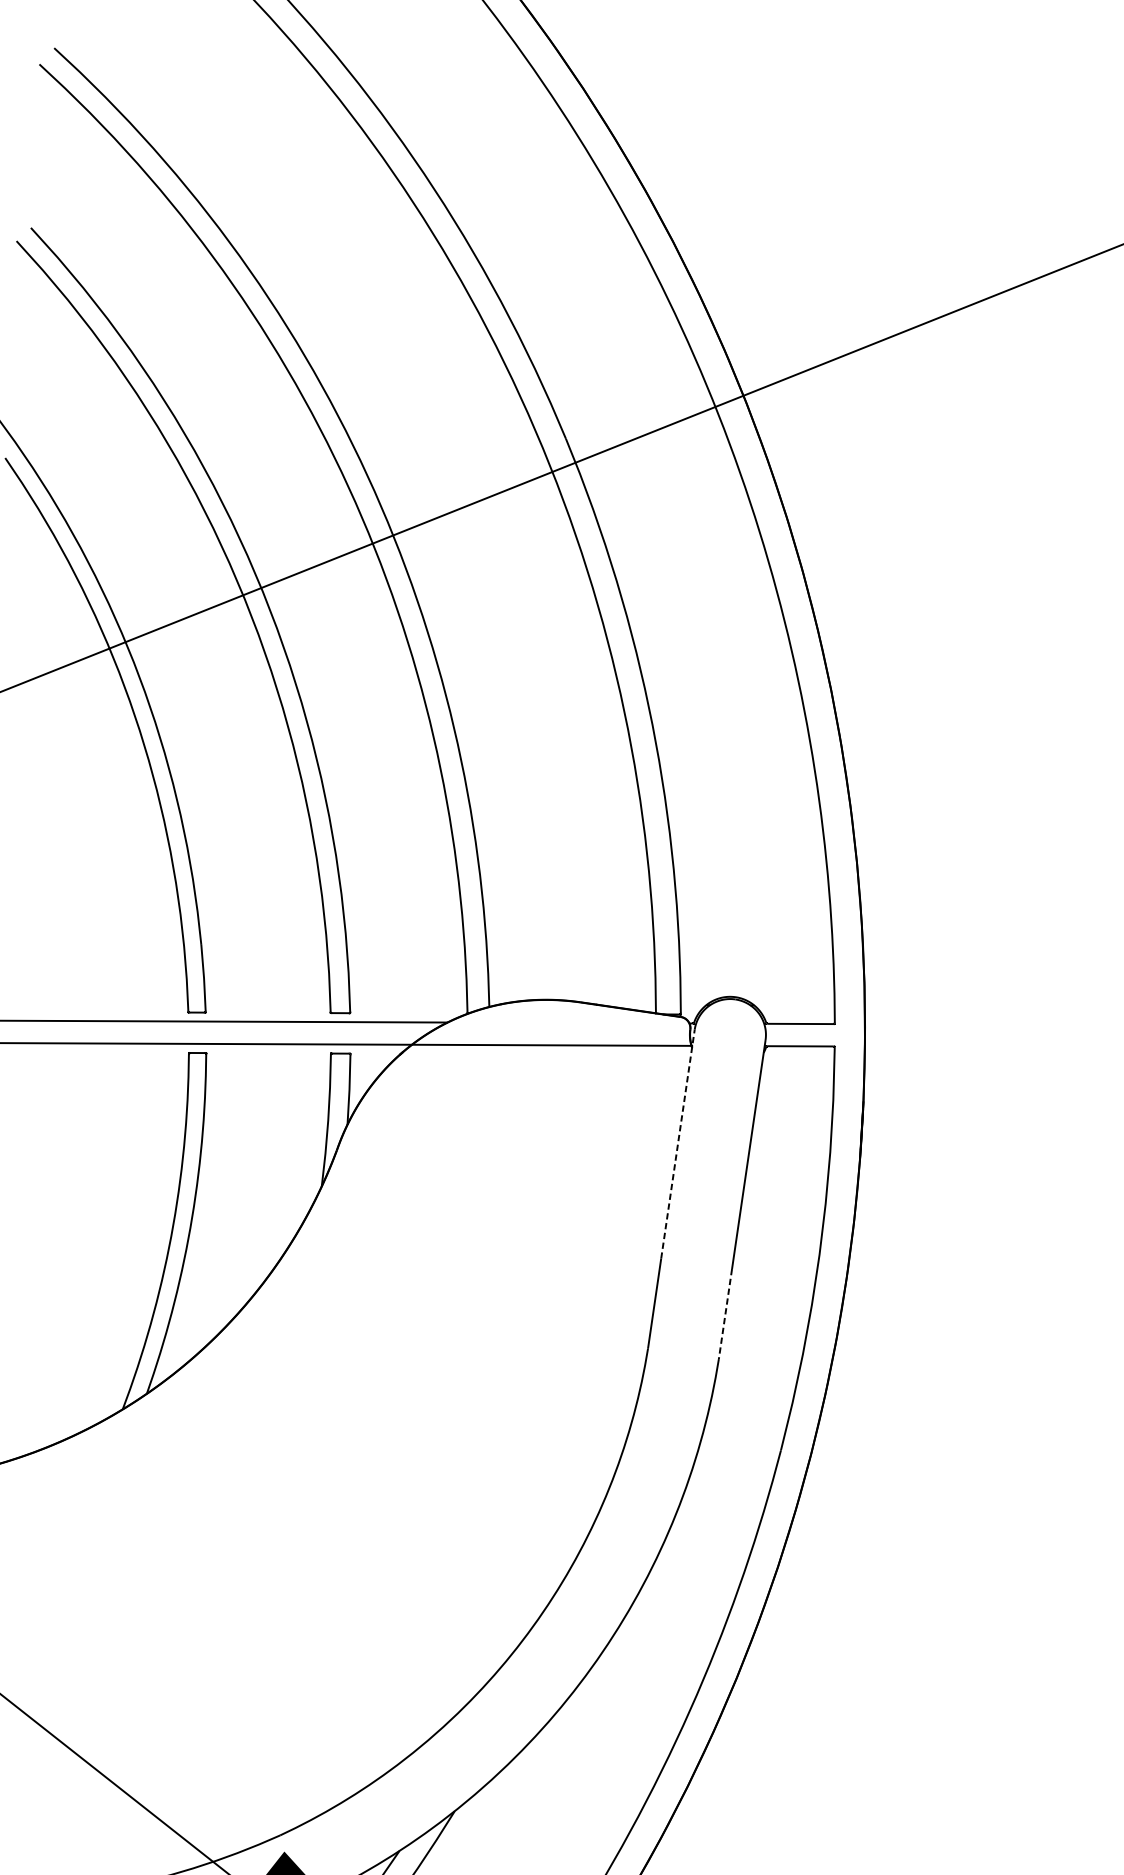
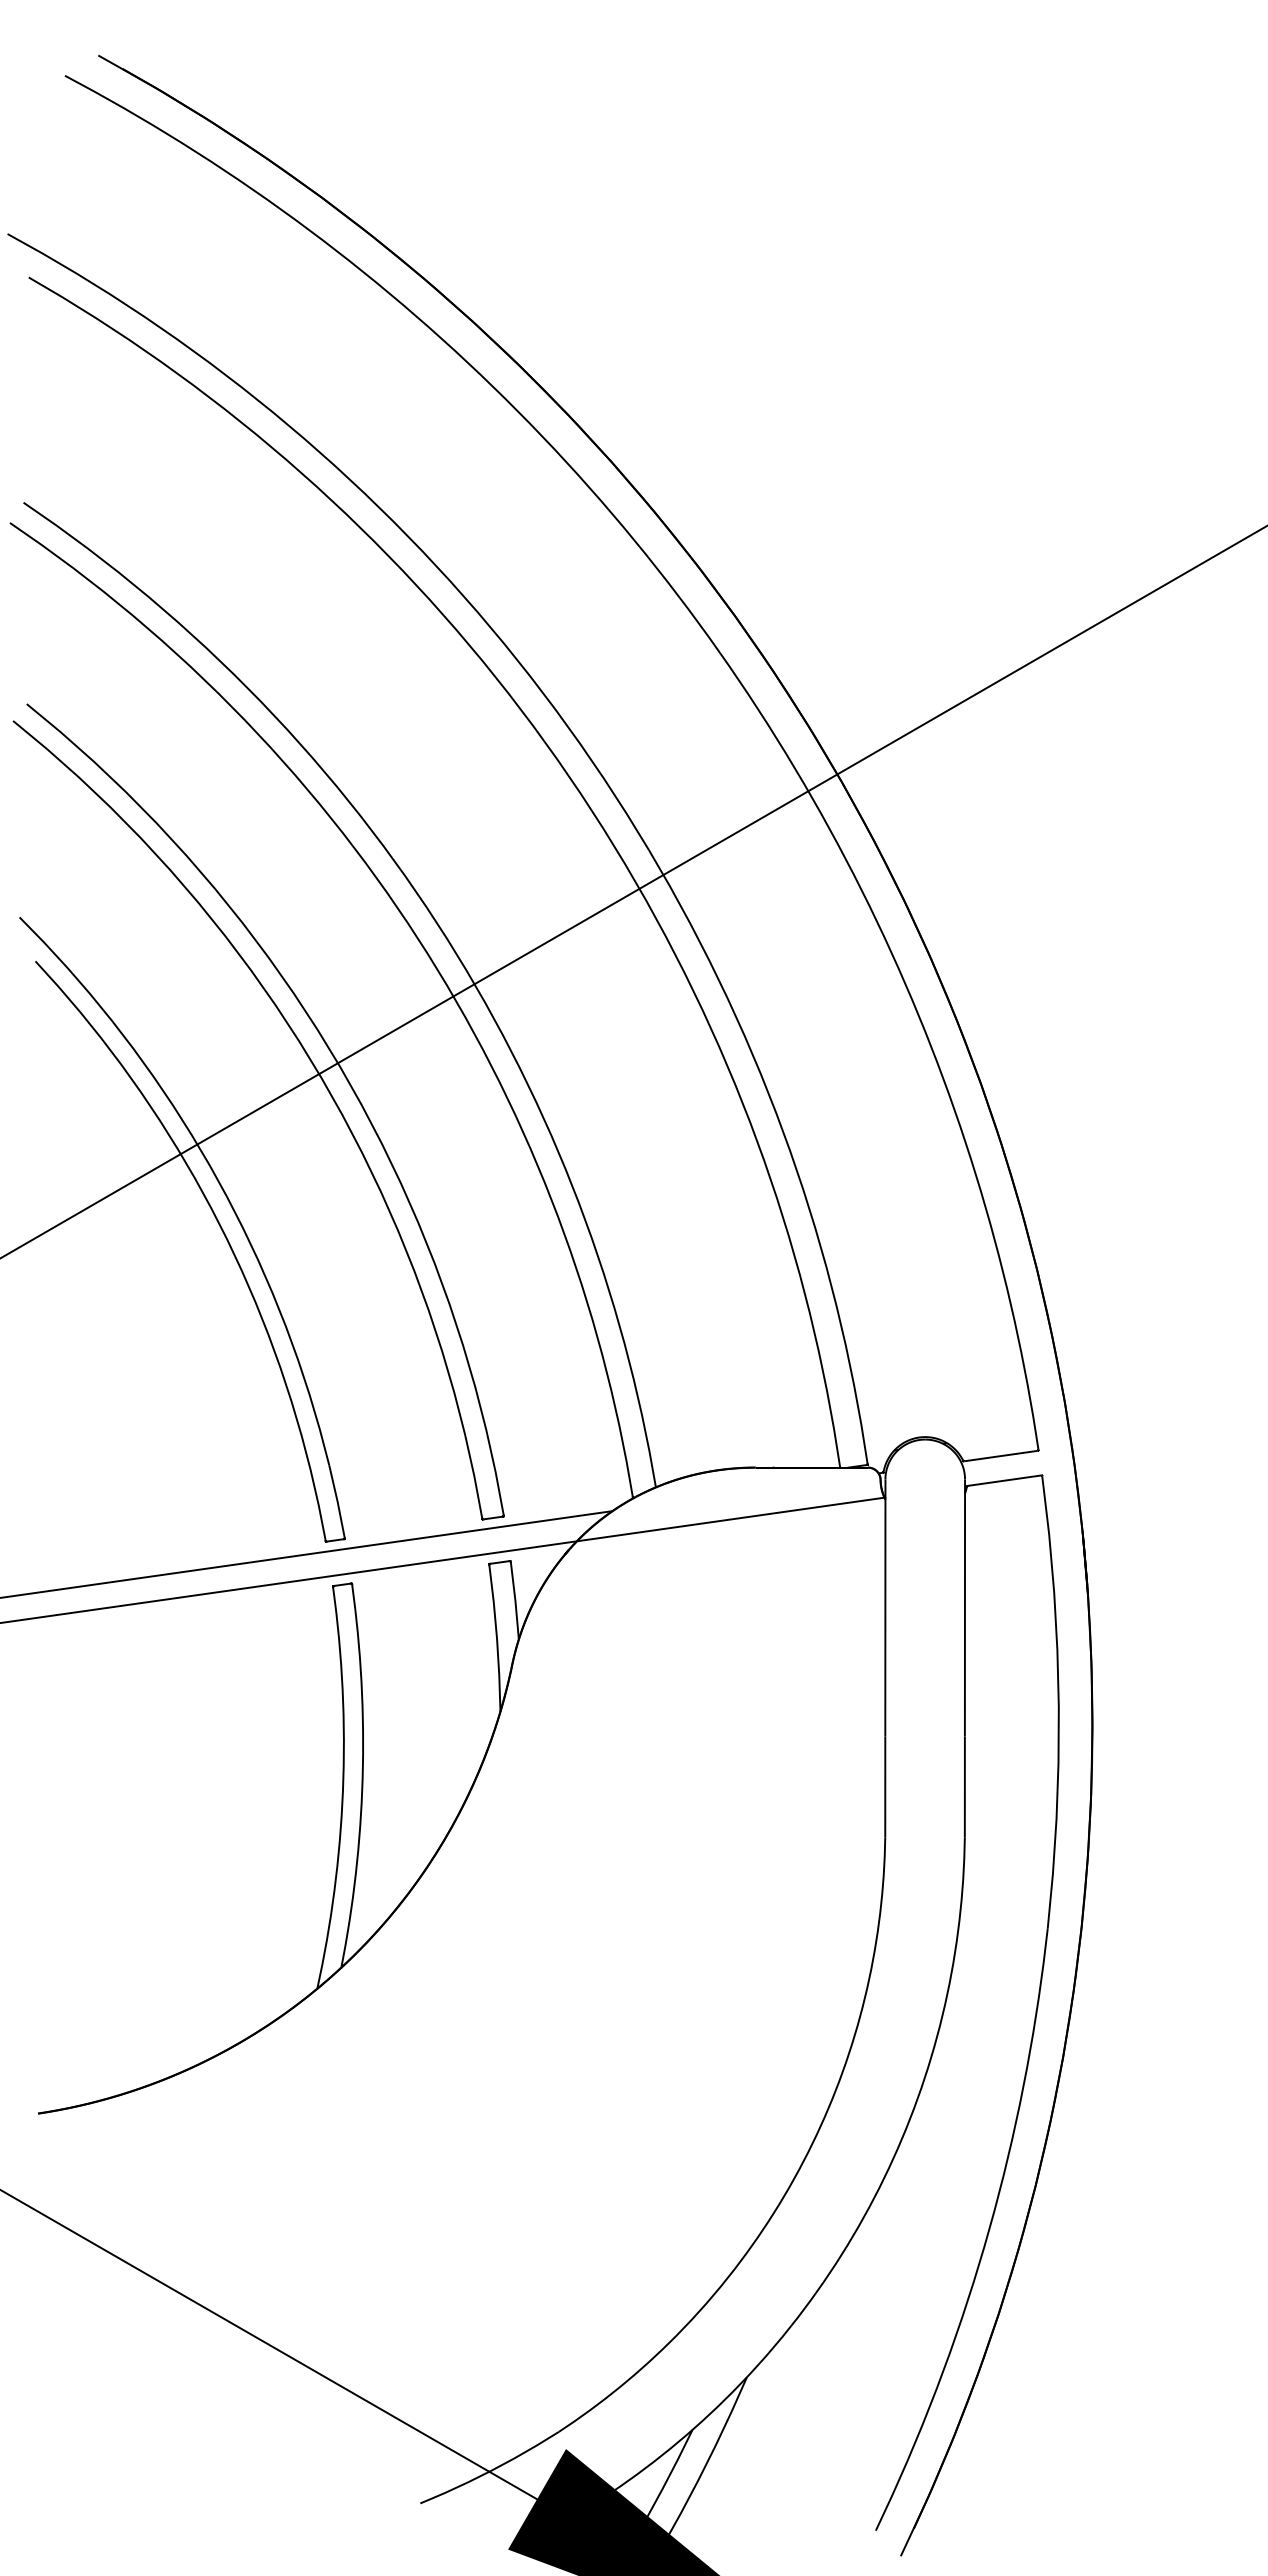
line: (678, 1143) -> (885, 1607), dashed -> solid
line: (725, 1314) -> (964, 1787), dashed -> solid

